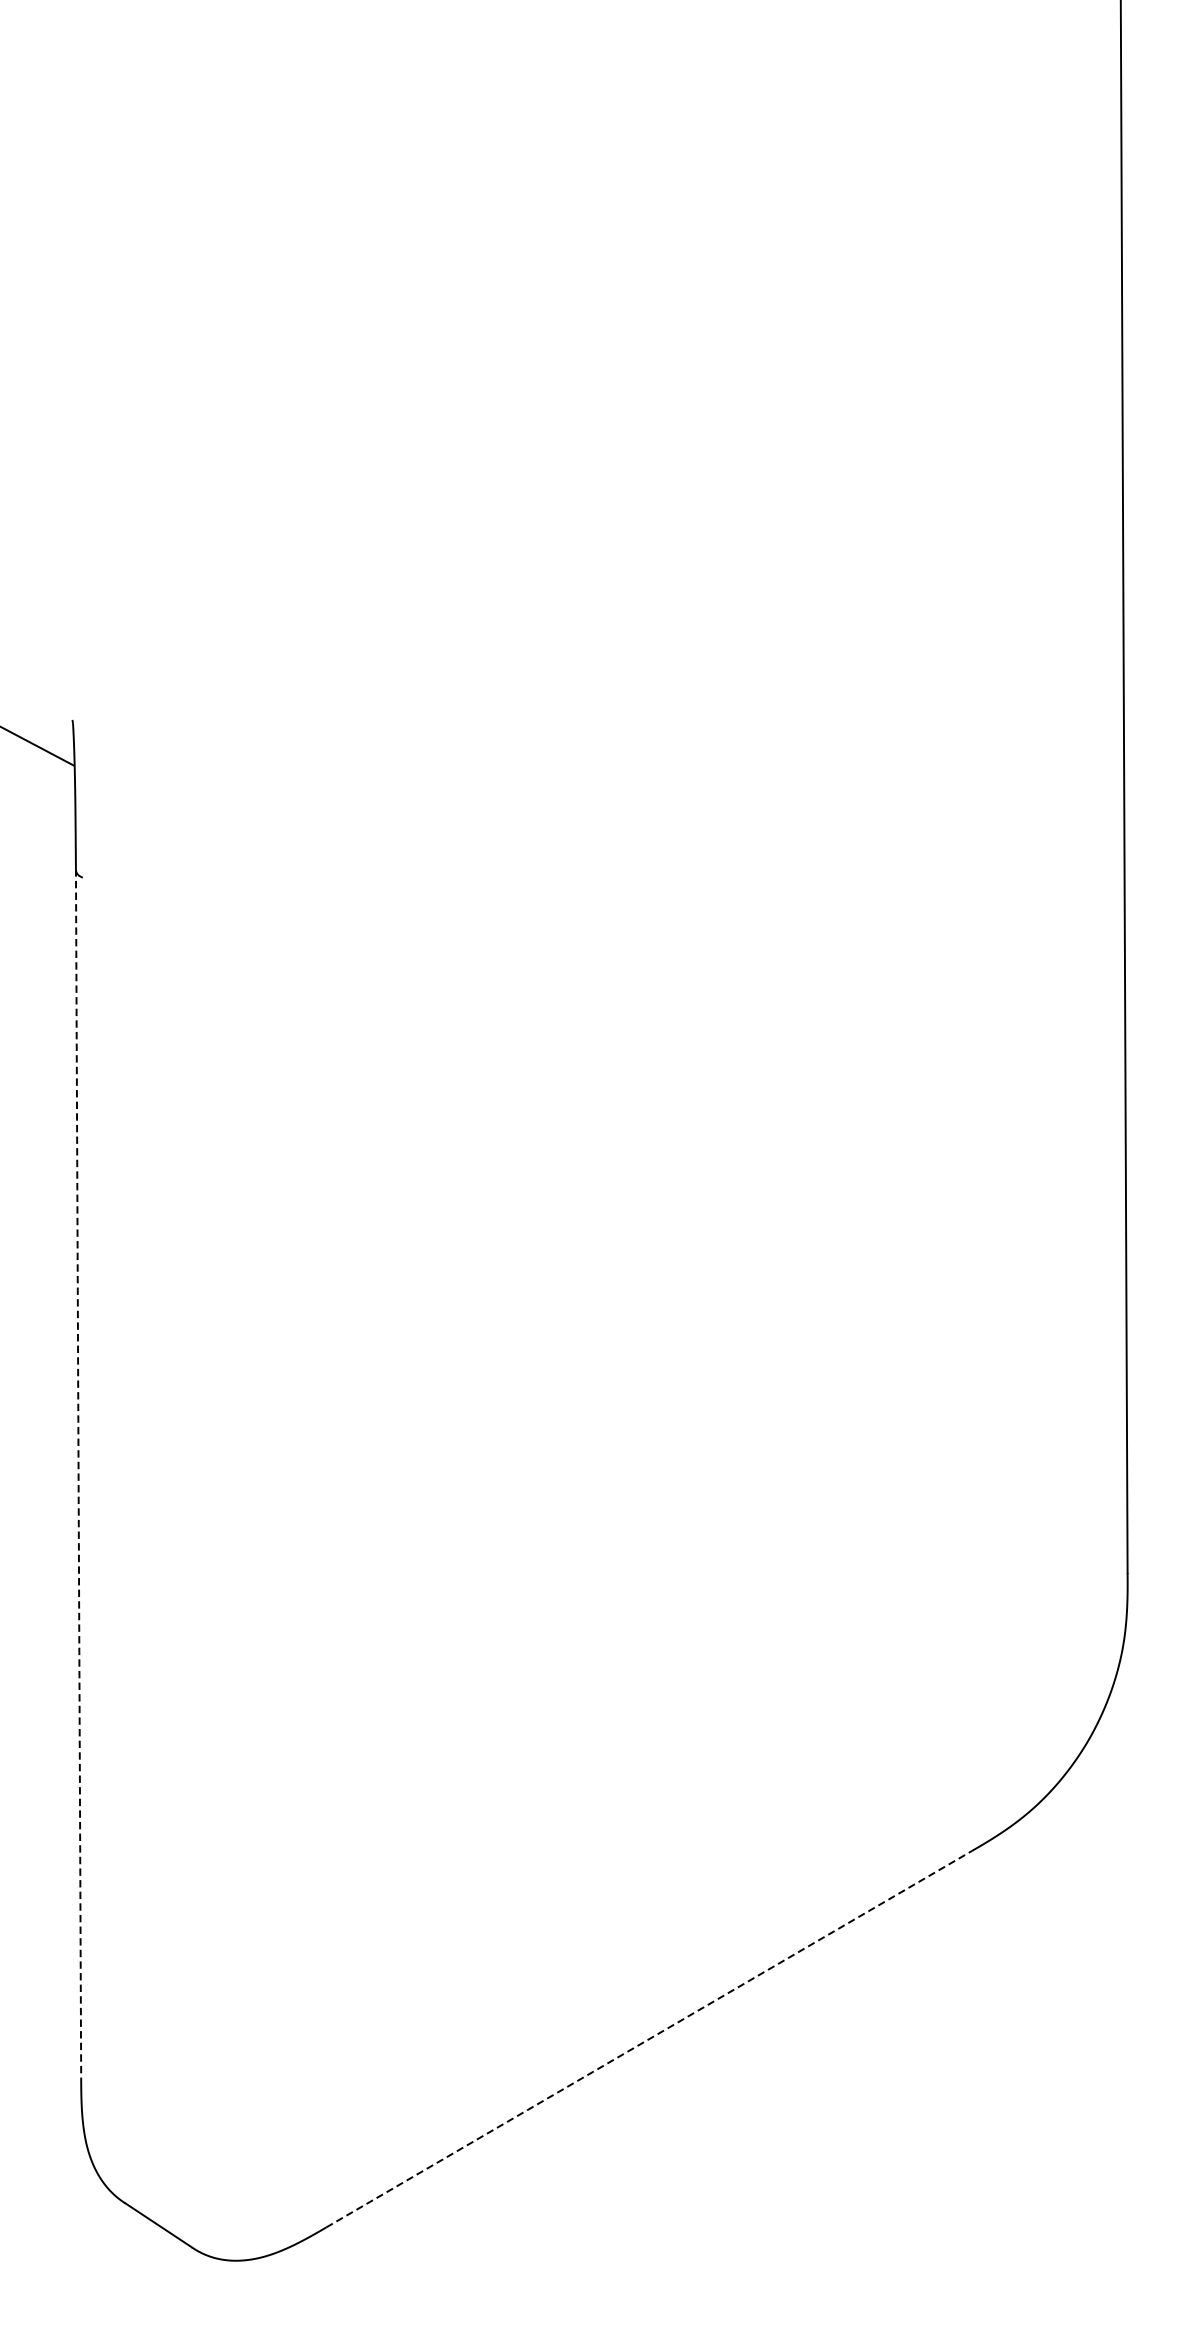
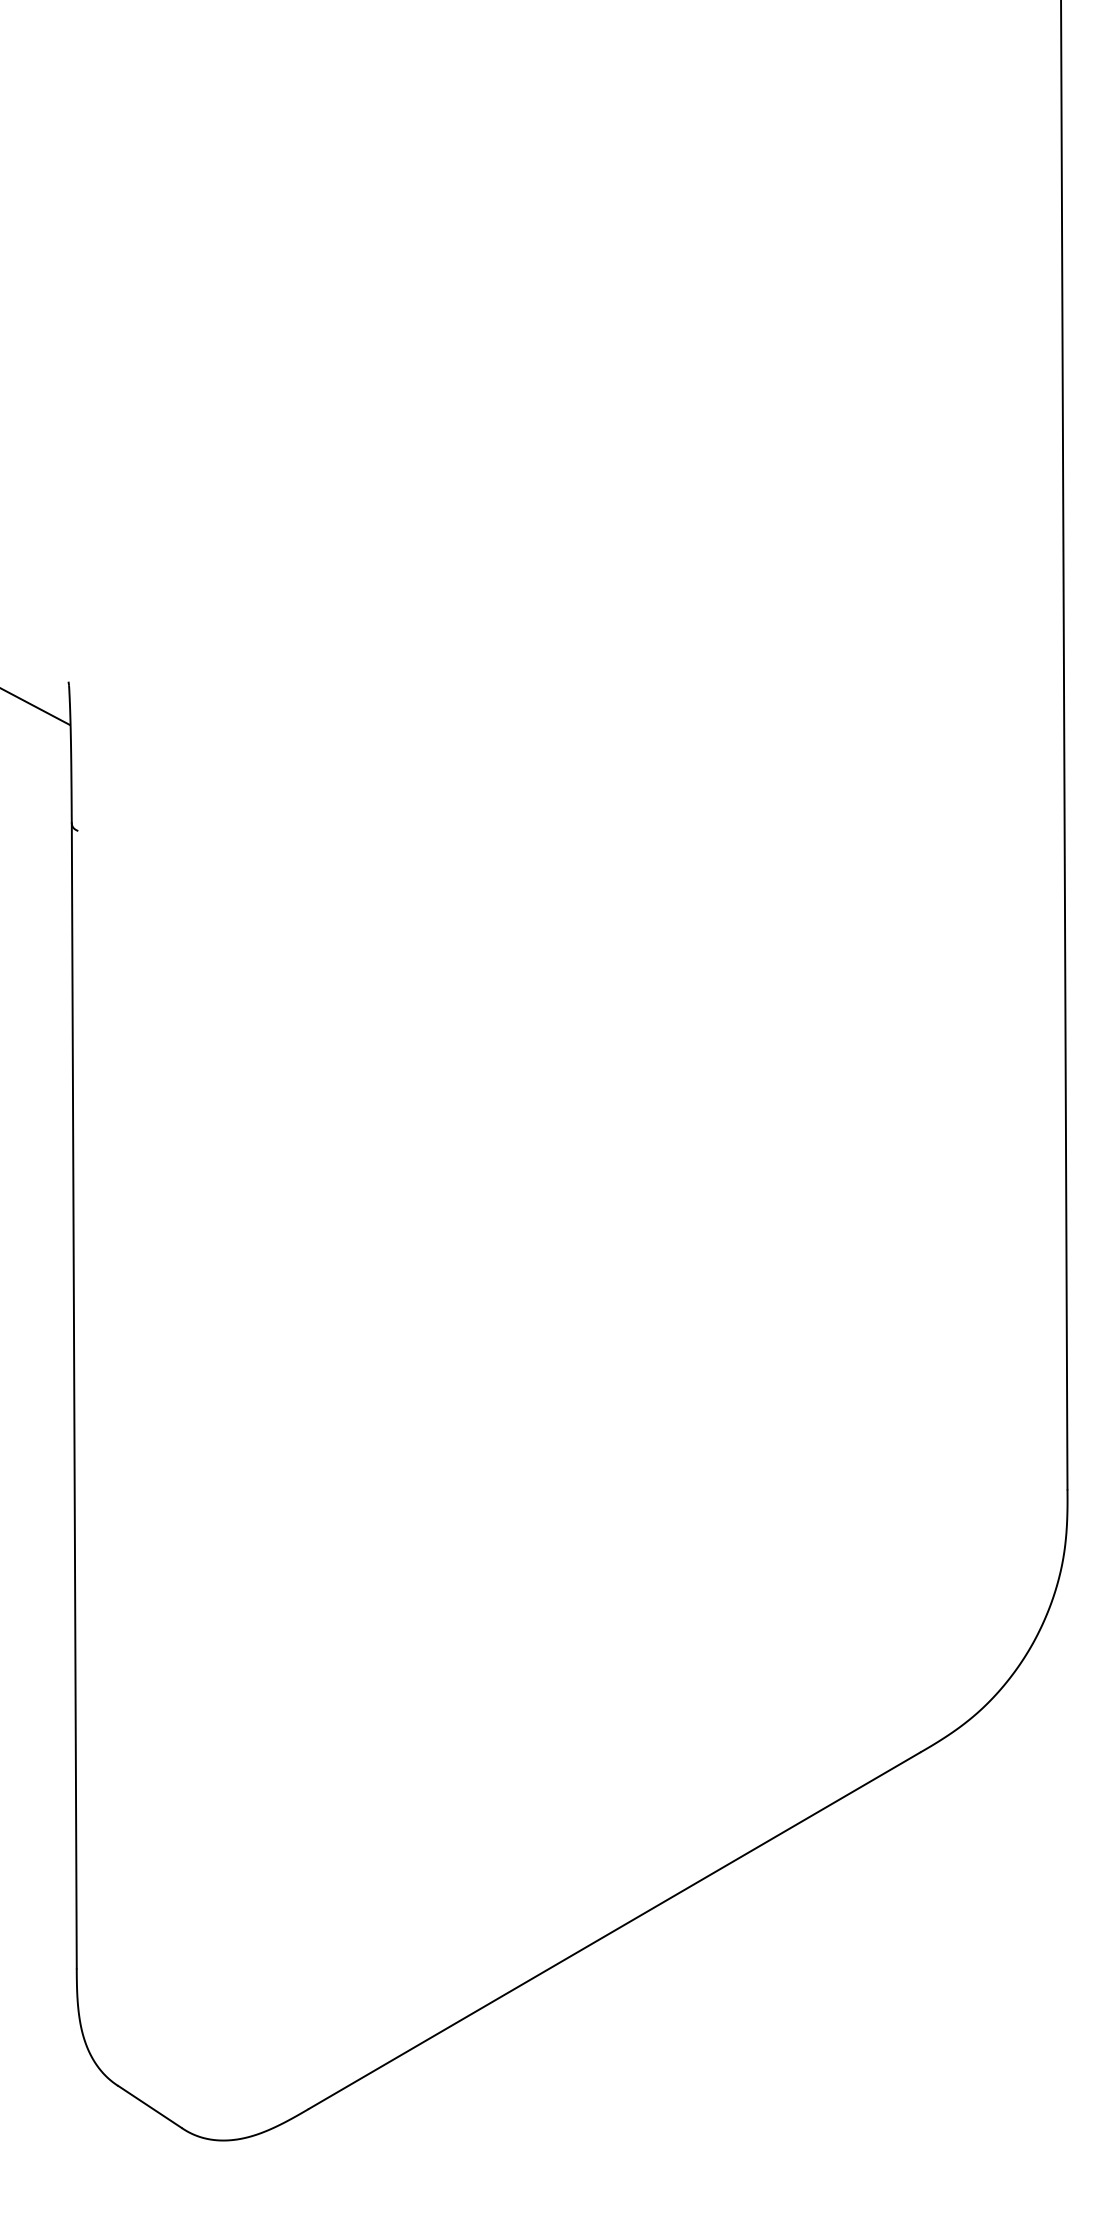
line: (78, 1473) -> (74, 1395), dashed -> solid
line: (649, 2038) -> (614, 1930), dashed -> solid

